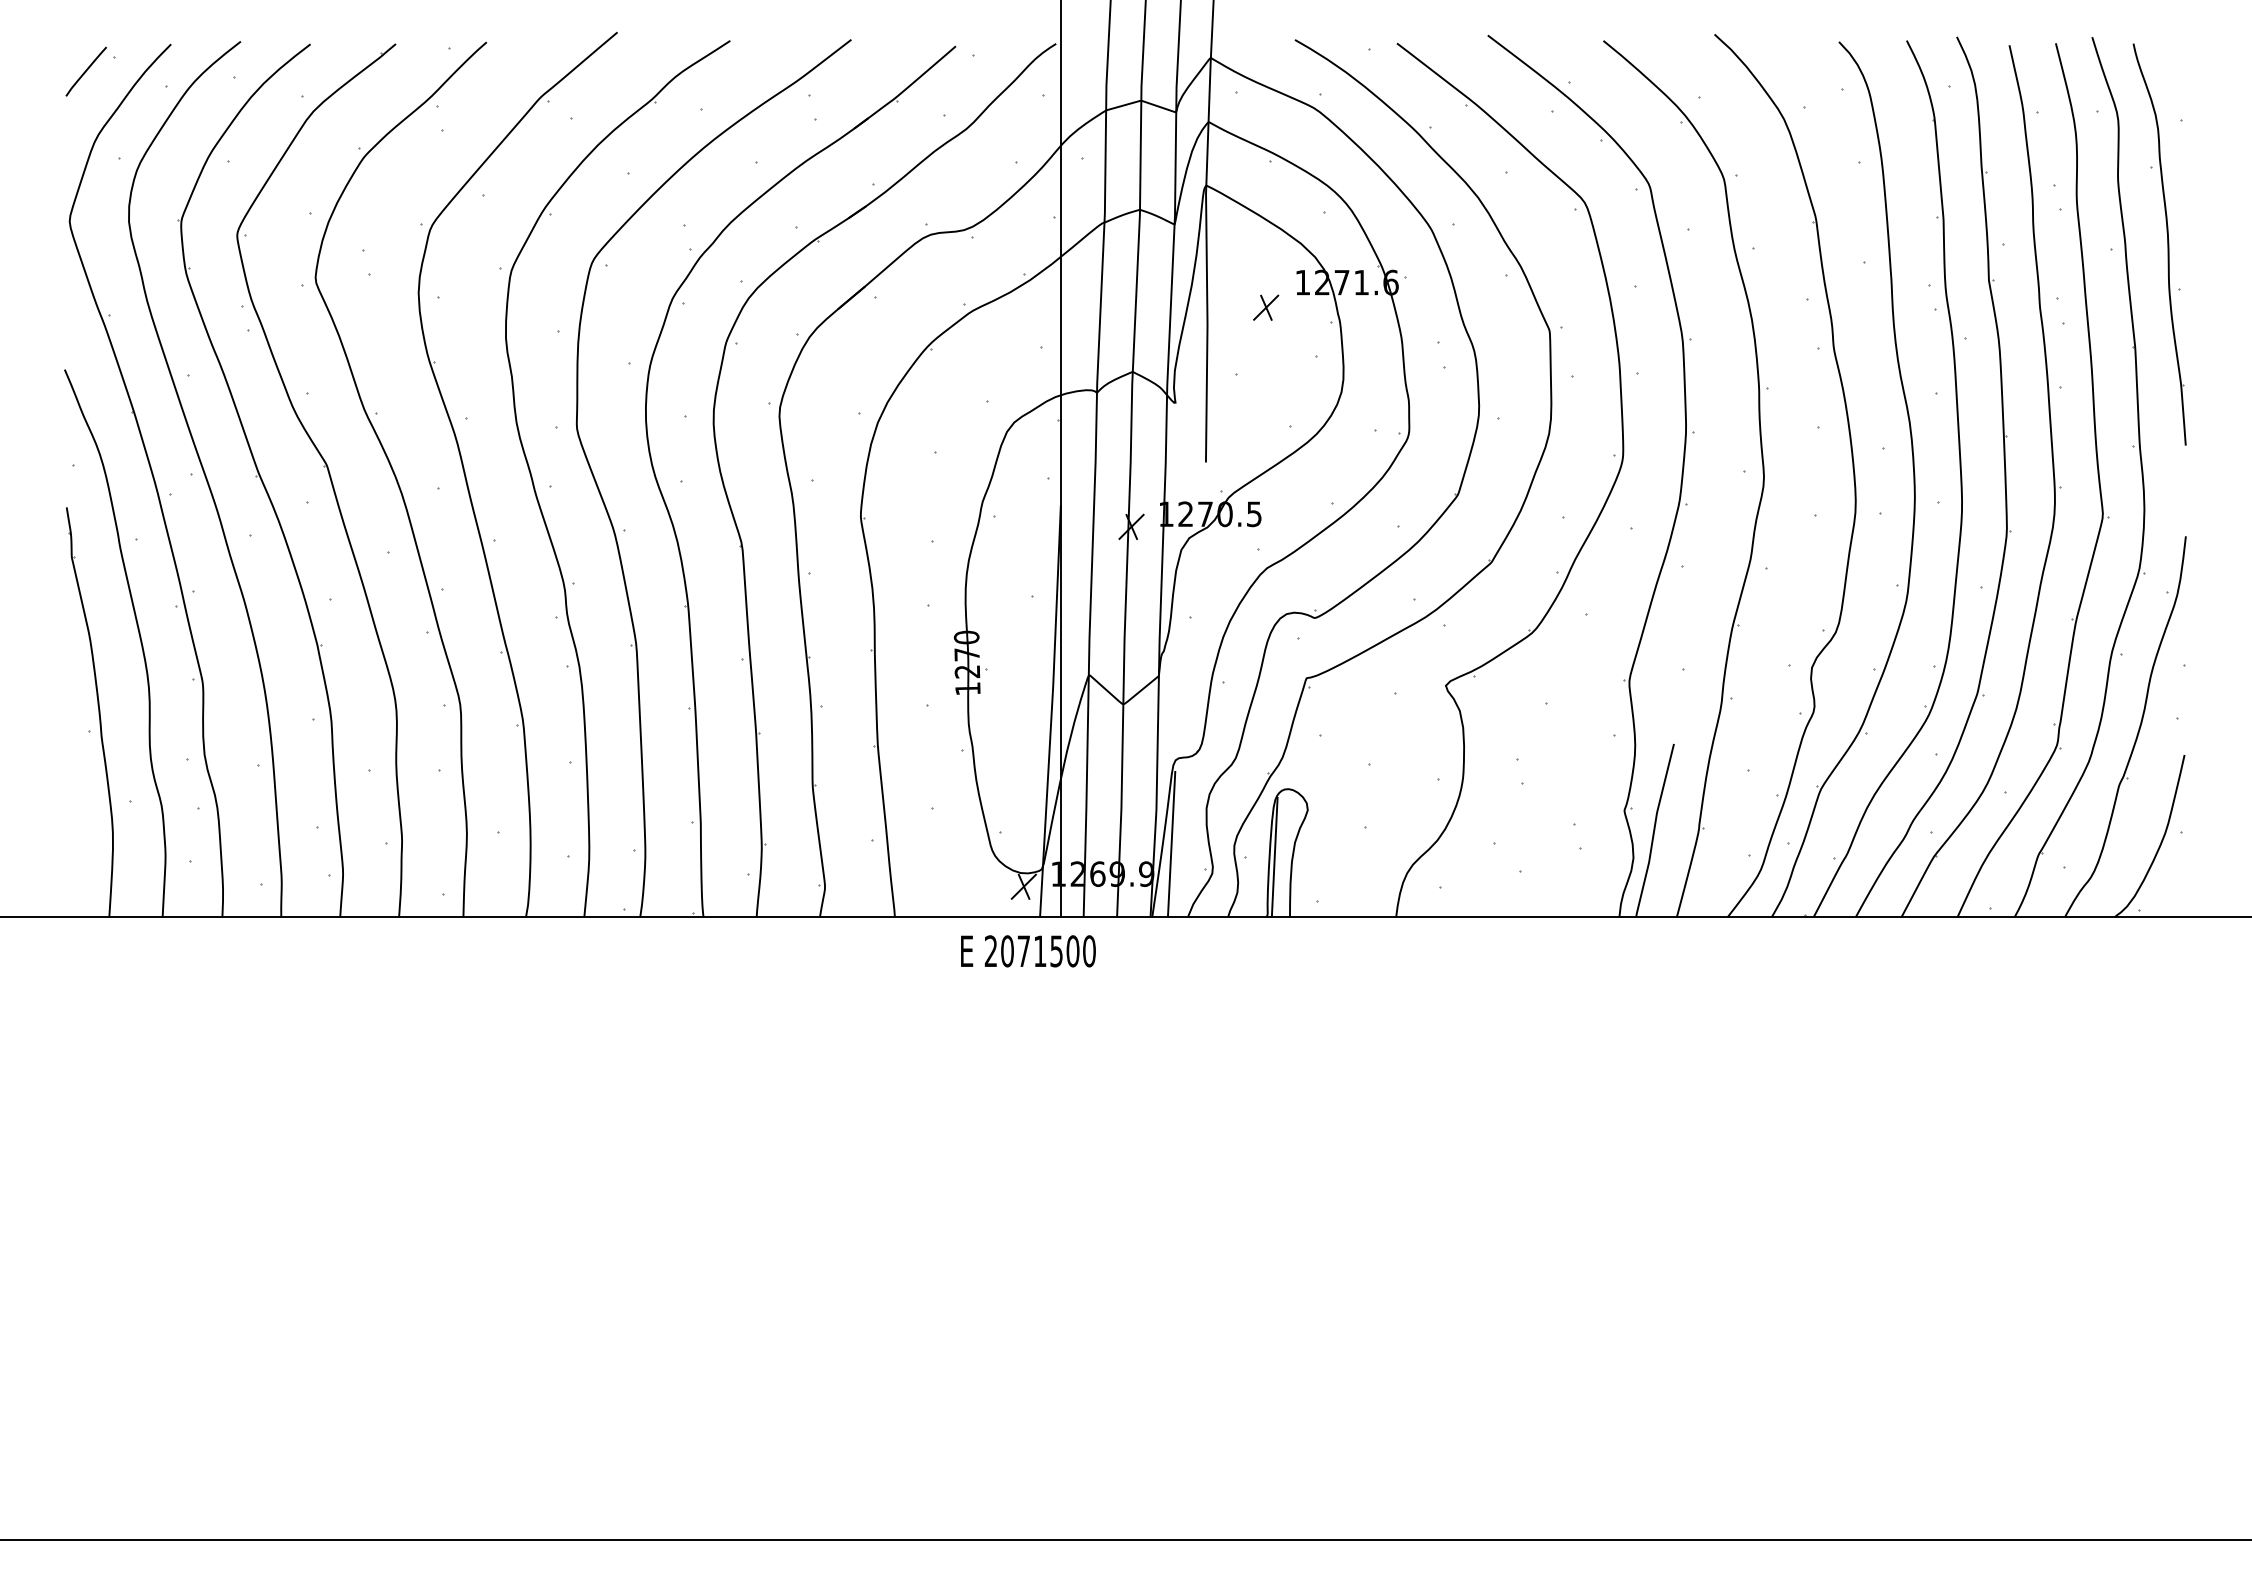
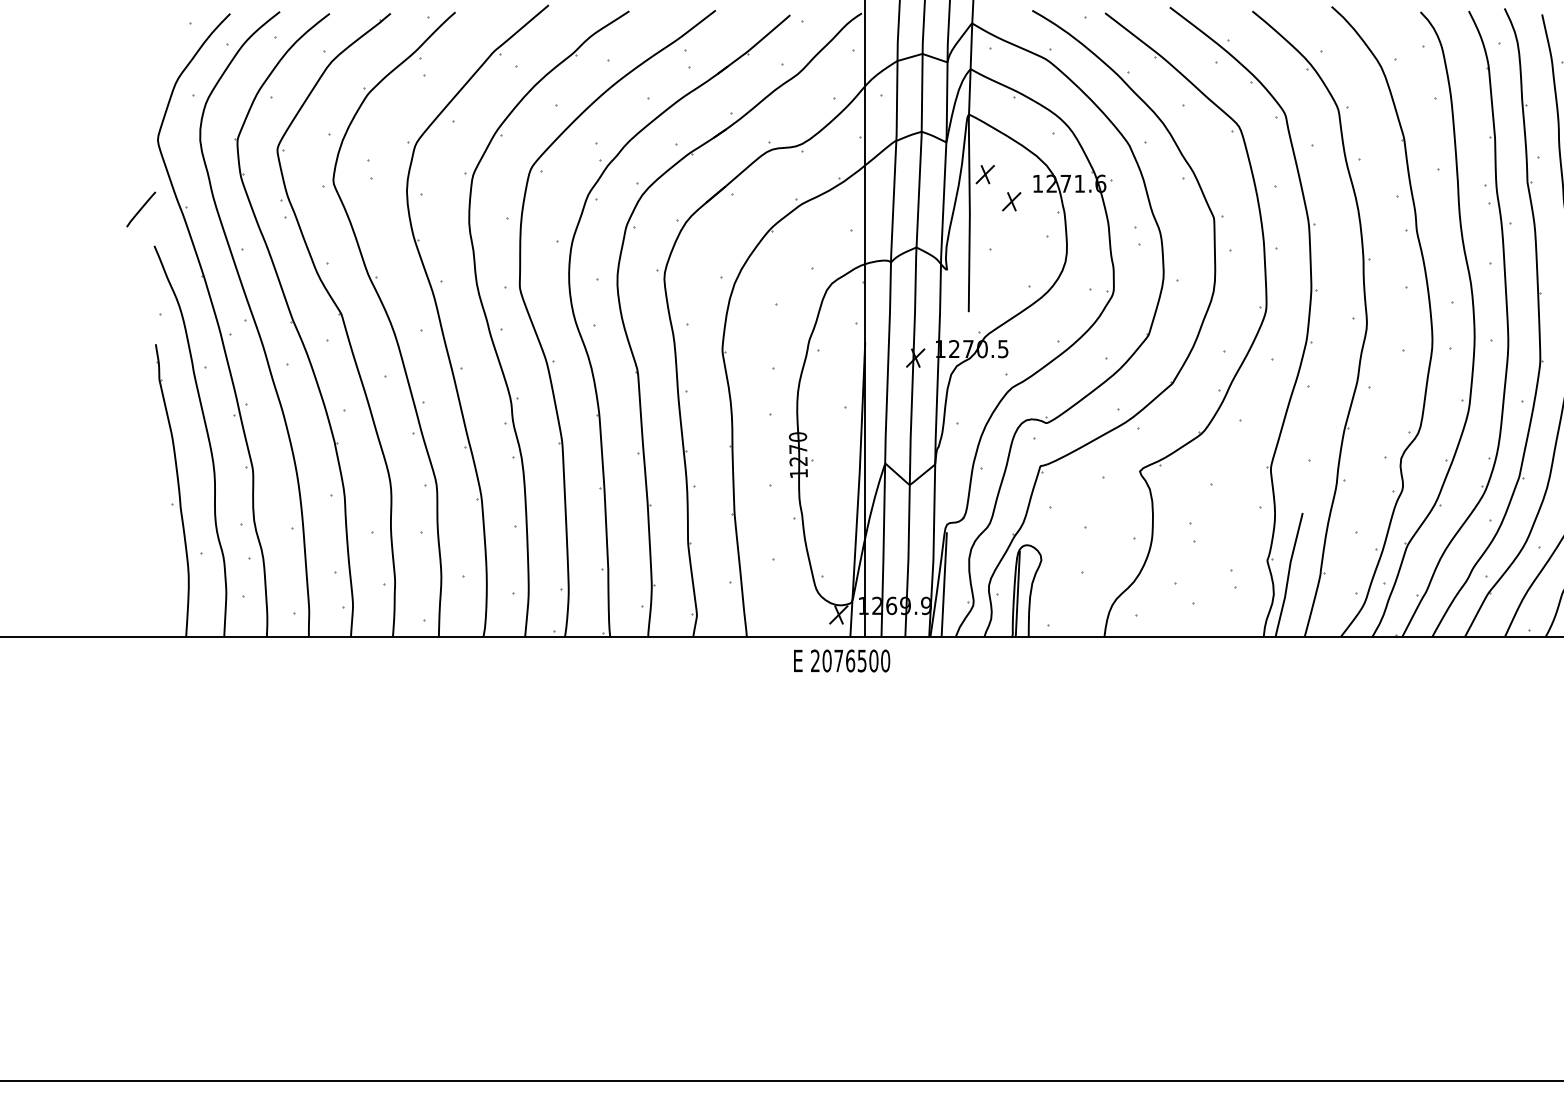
line: (85, 71) -> (140, 209), moved
part: (1229, 269) -> (985, 174), added
text: (1040, 951) -> (850, 661), 2071500 -> 2076500

